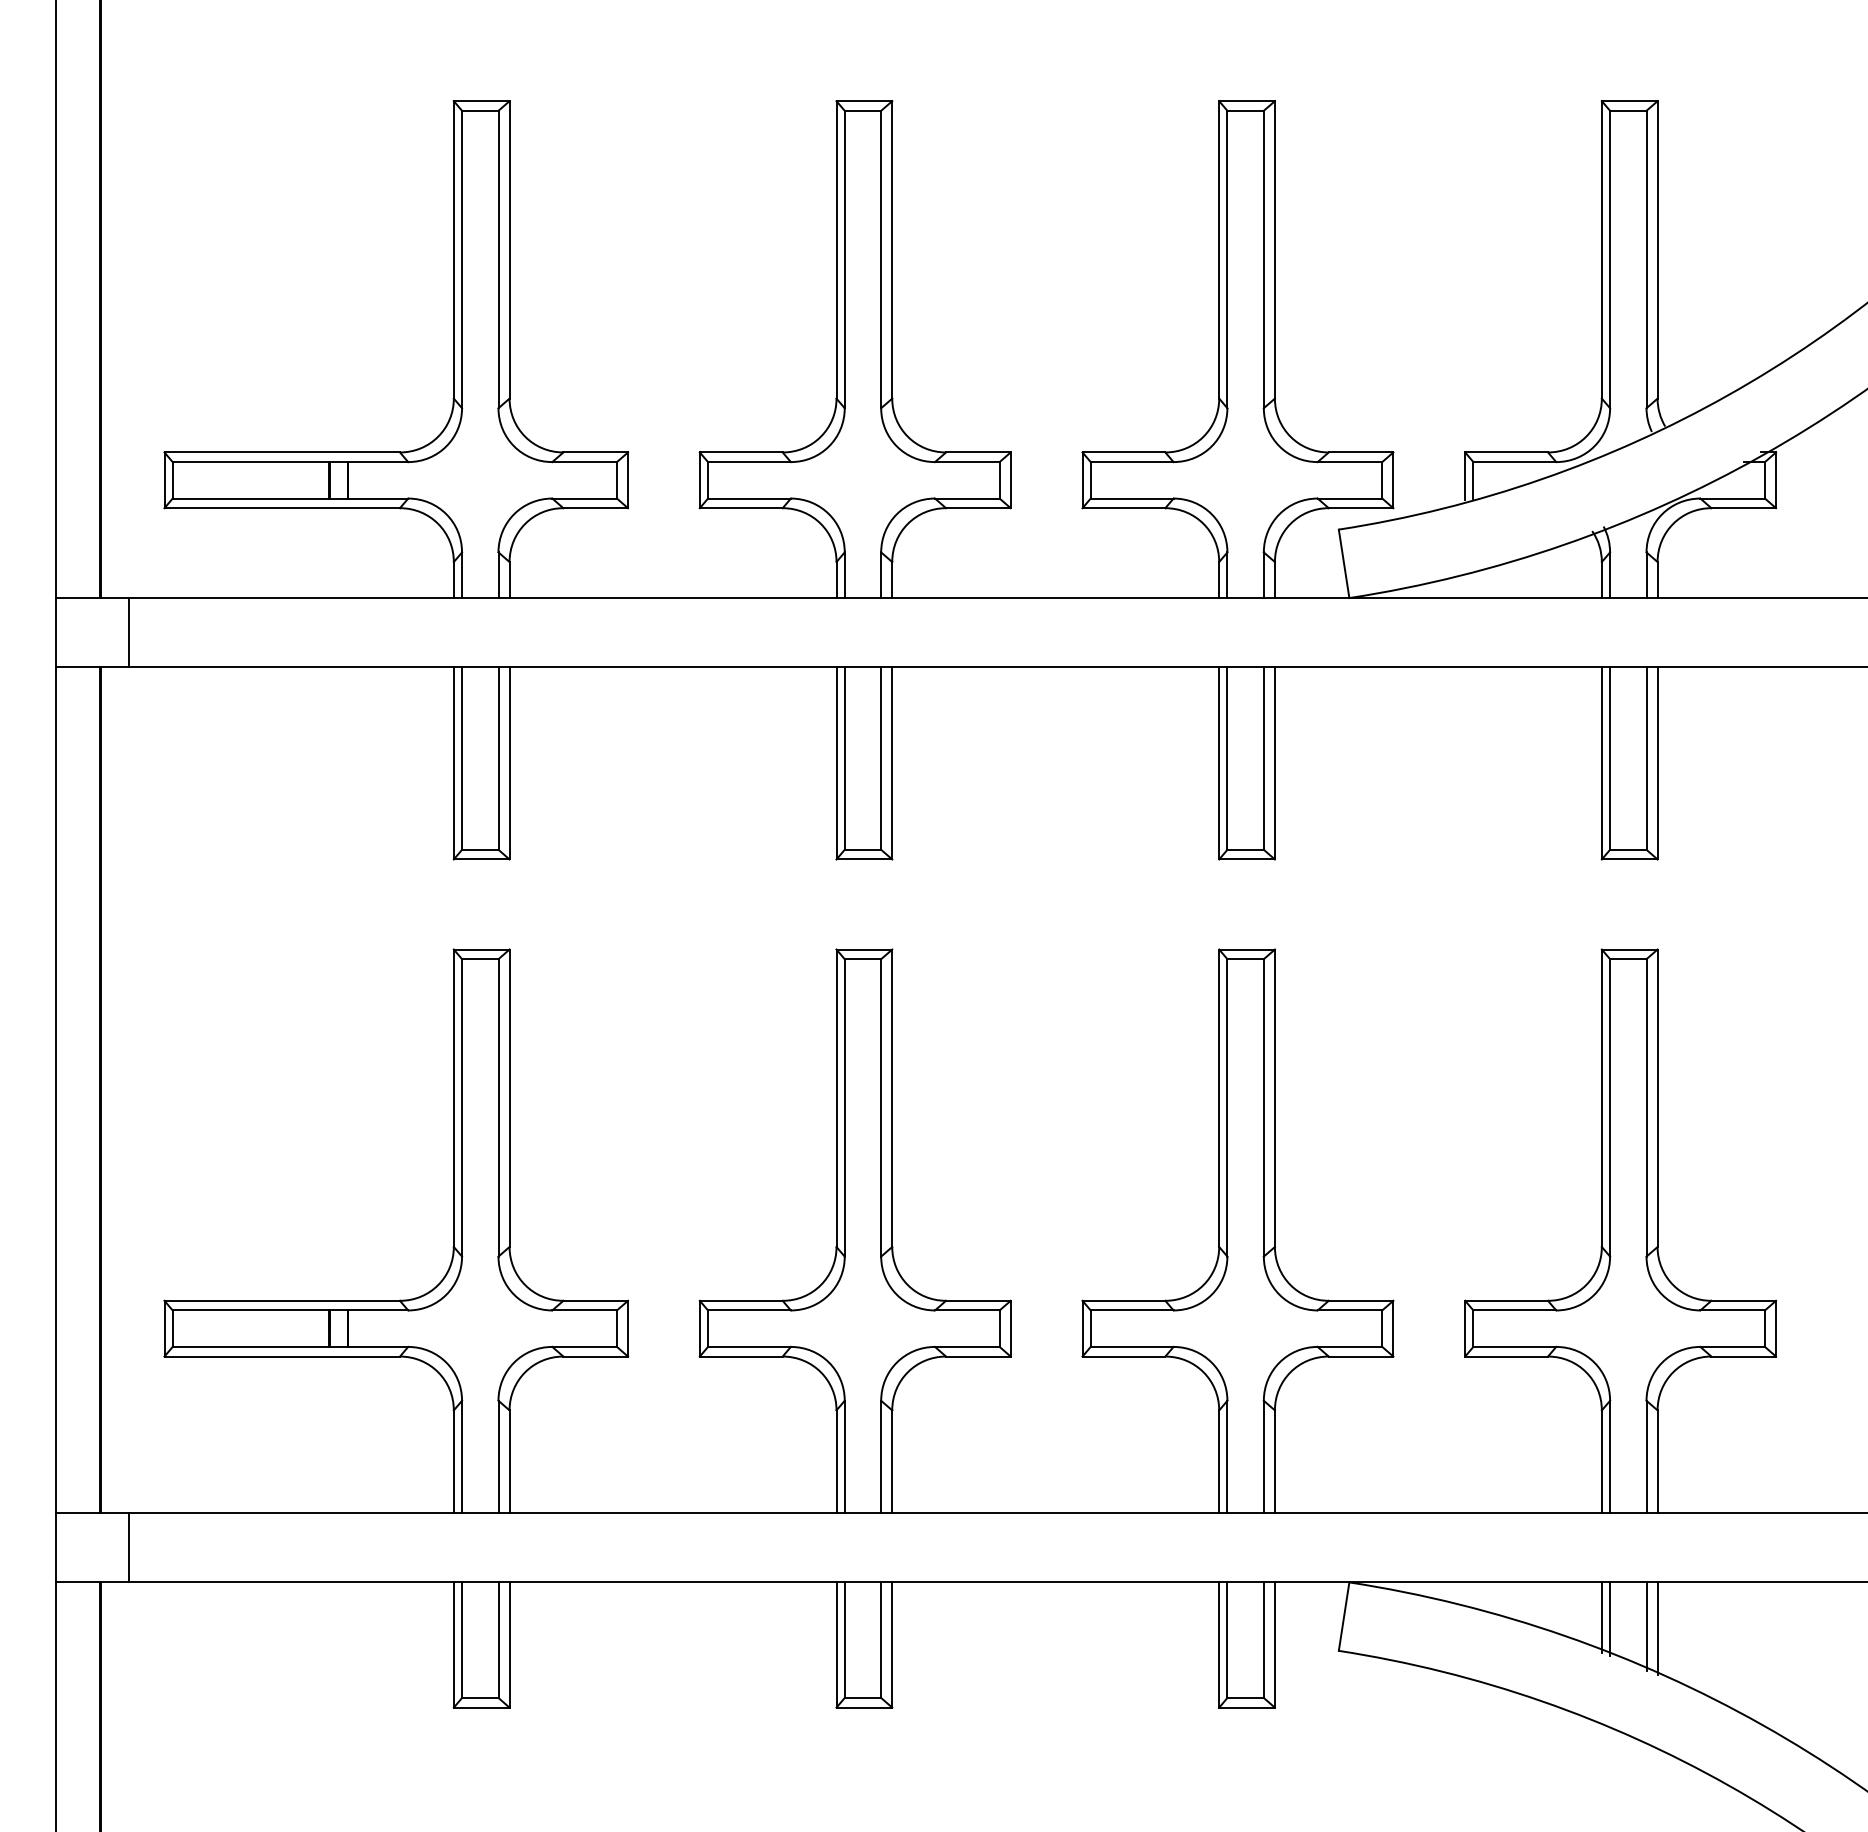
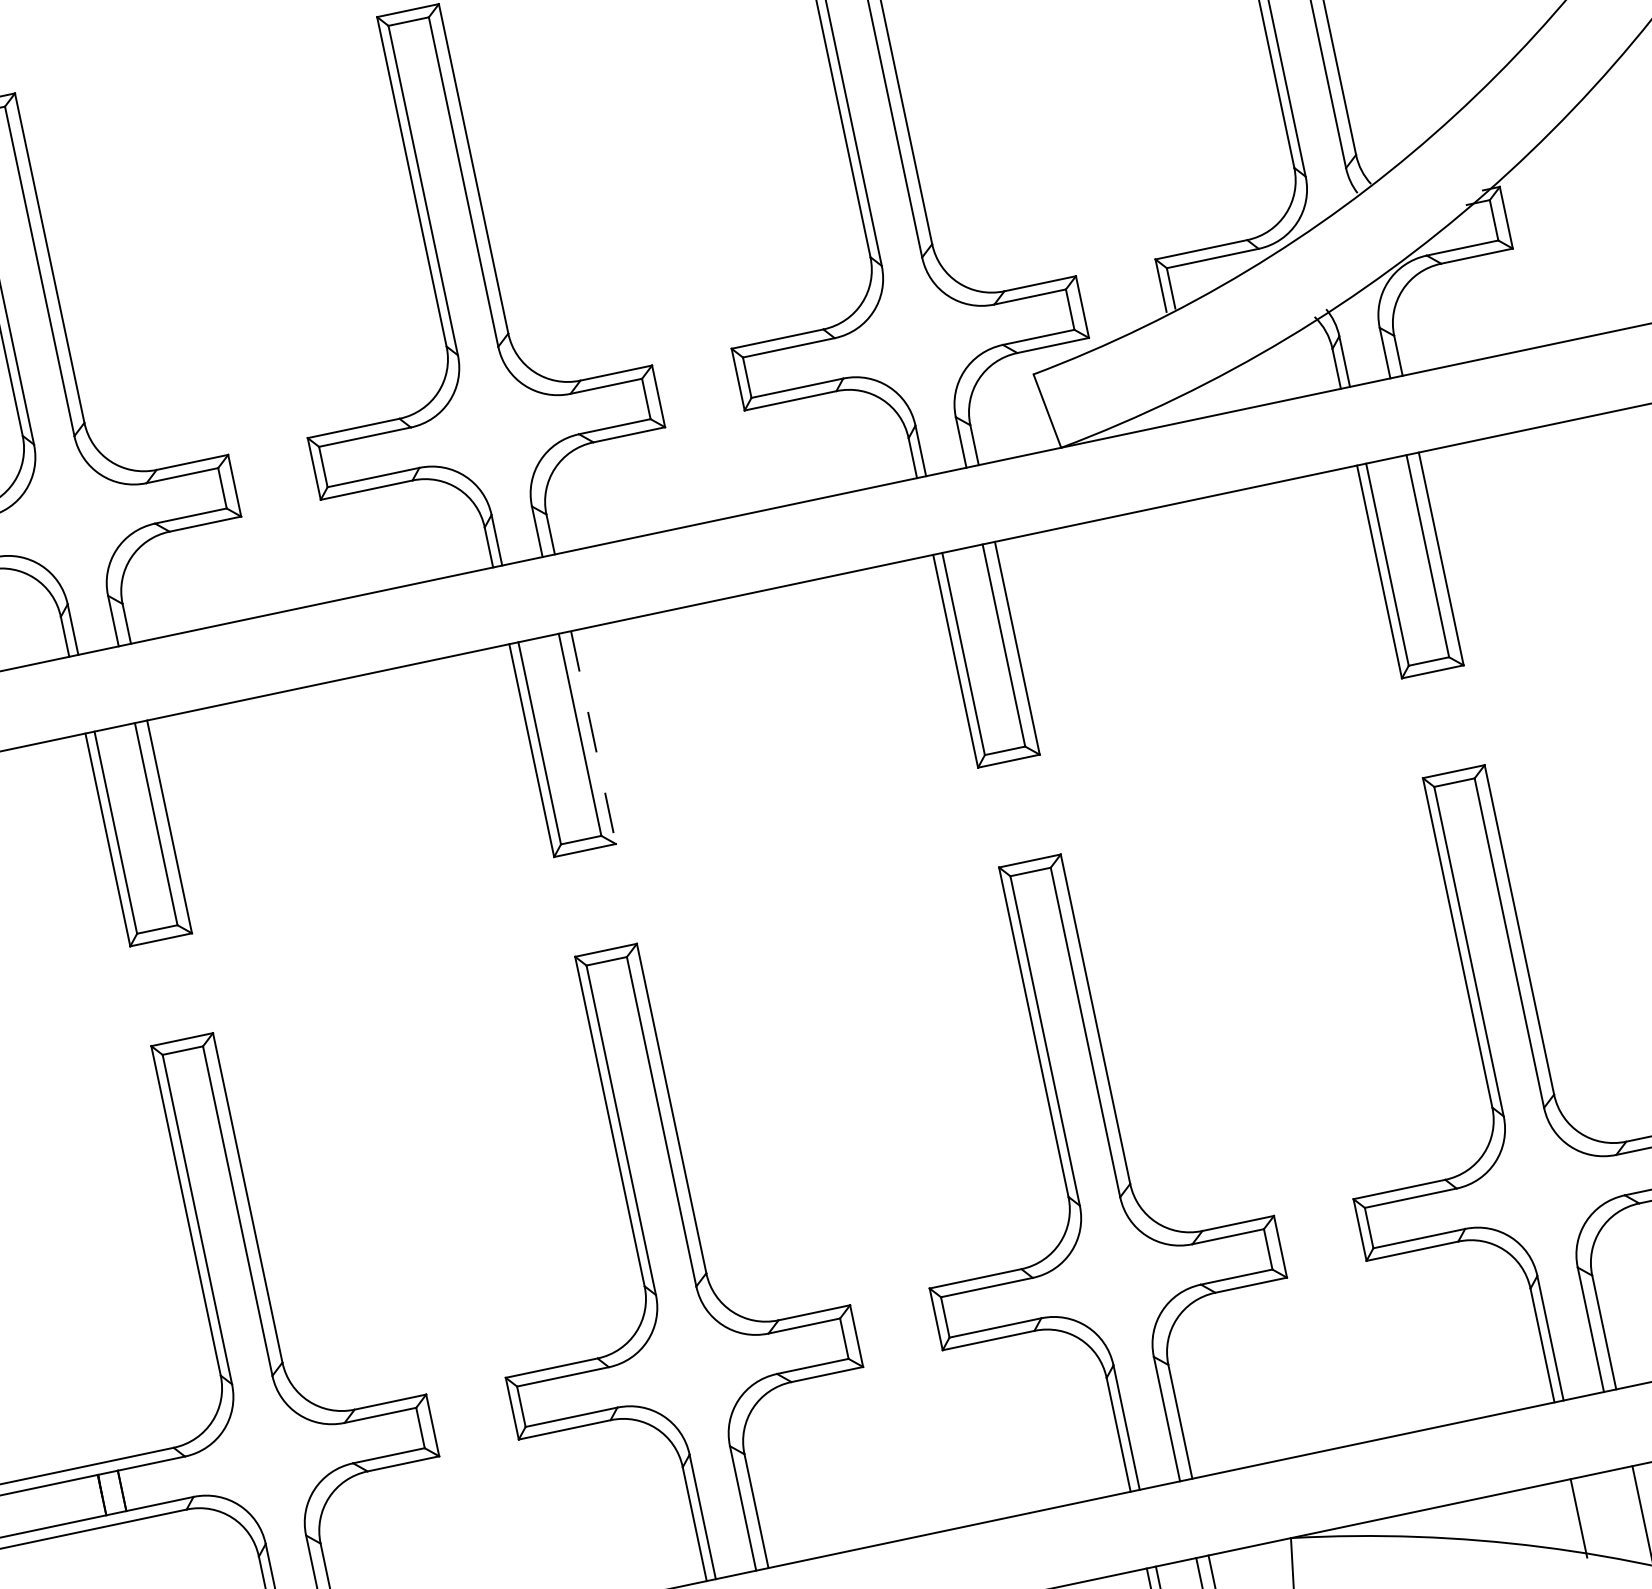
line: (892, 763) -> (593, 737), solid -> dashed
line: (1610, 1619) -> (1588, 1518), removed
line: (1646, 1626) -> (1630, 1517), removed

